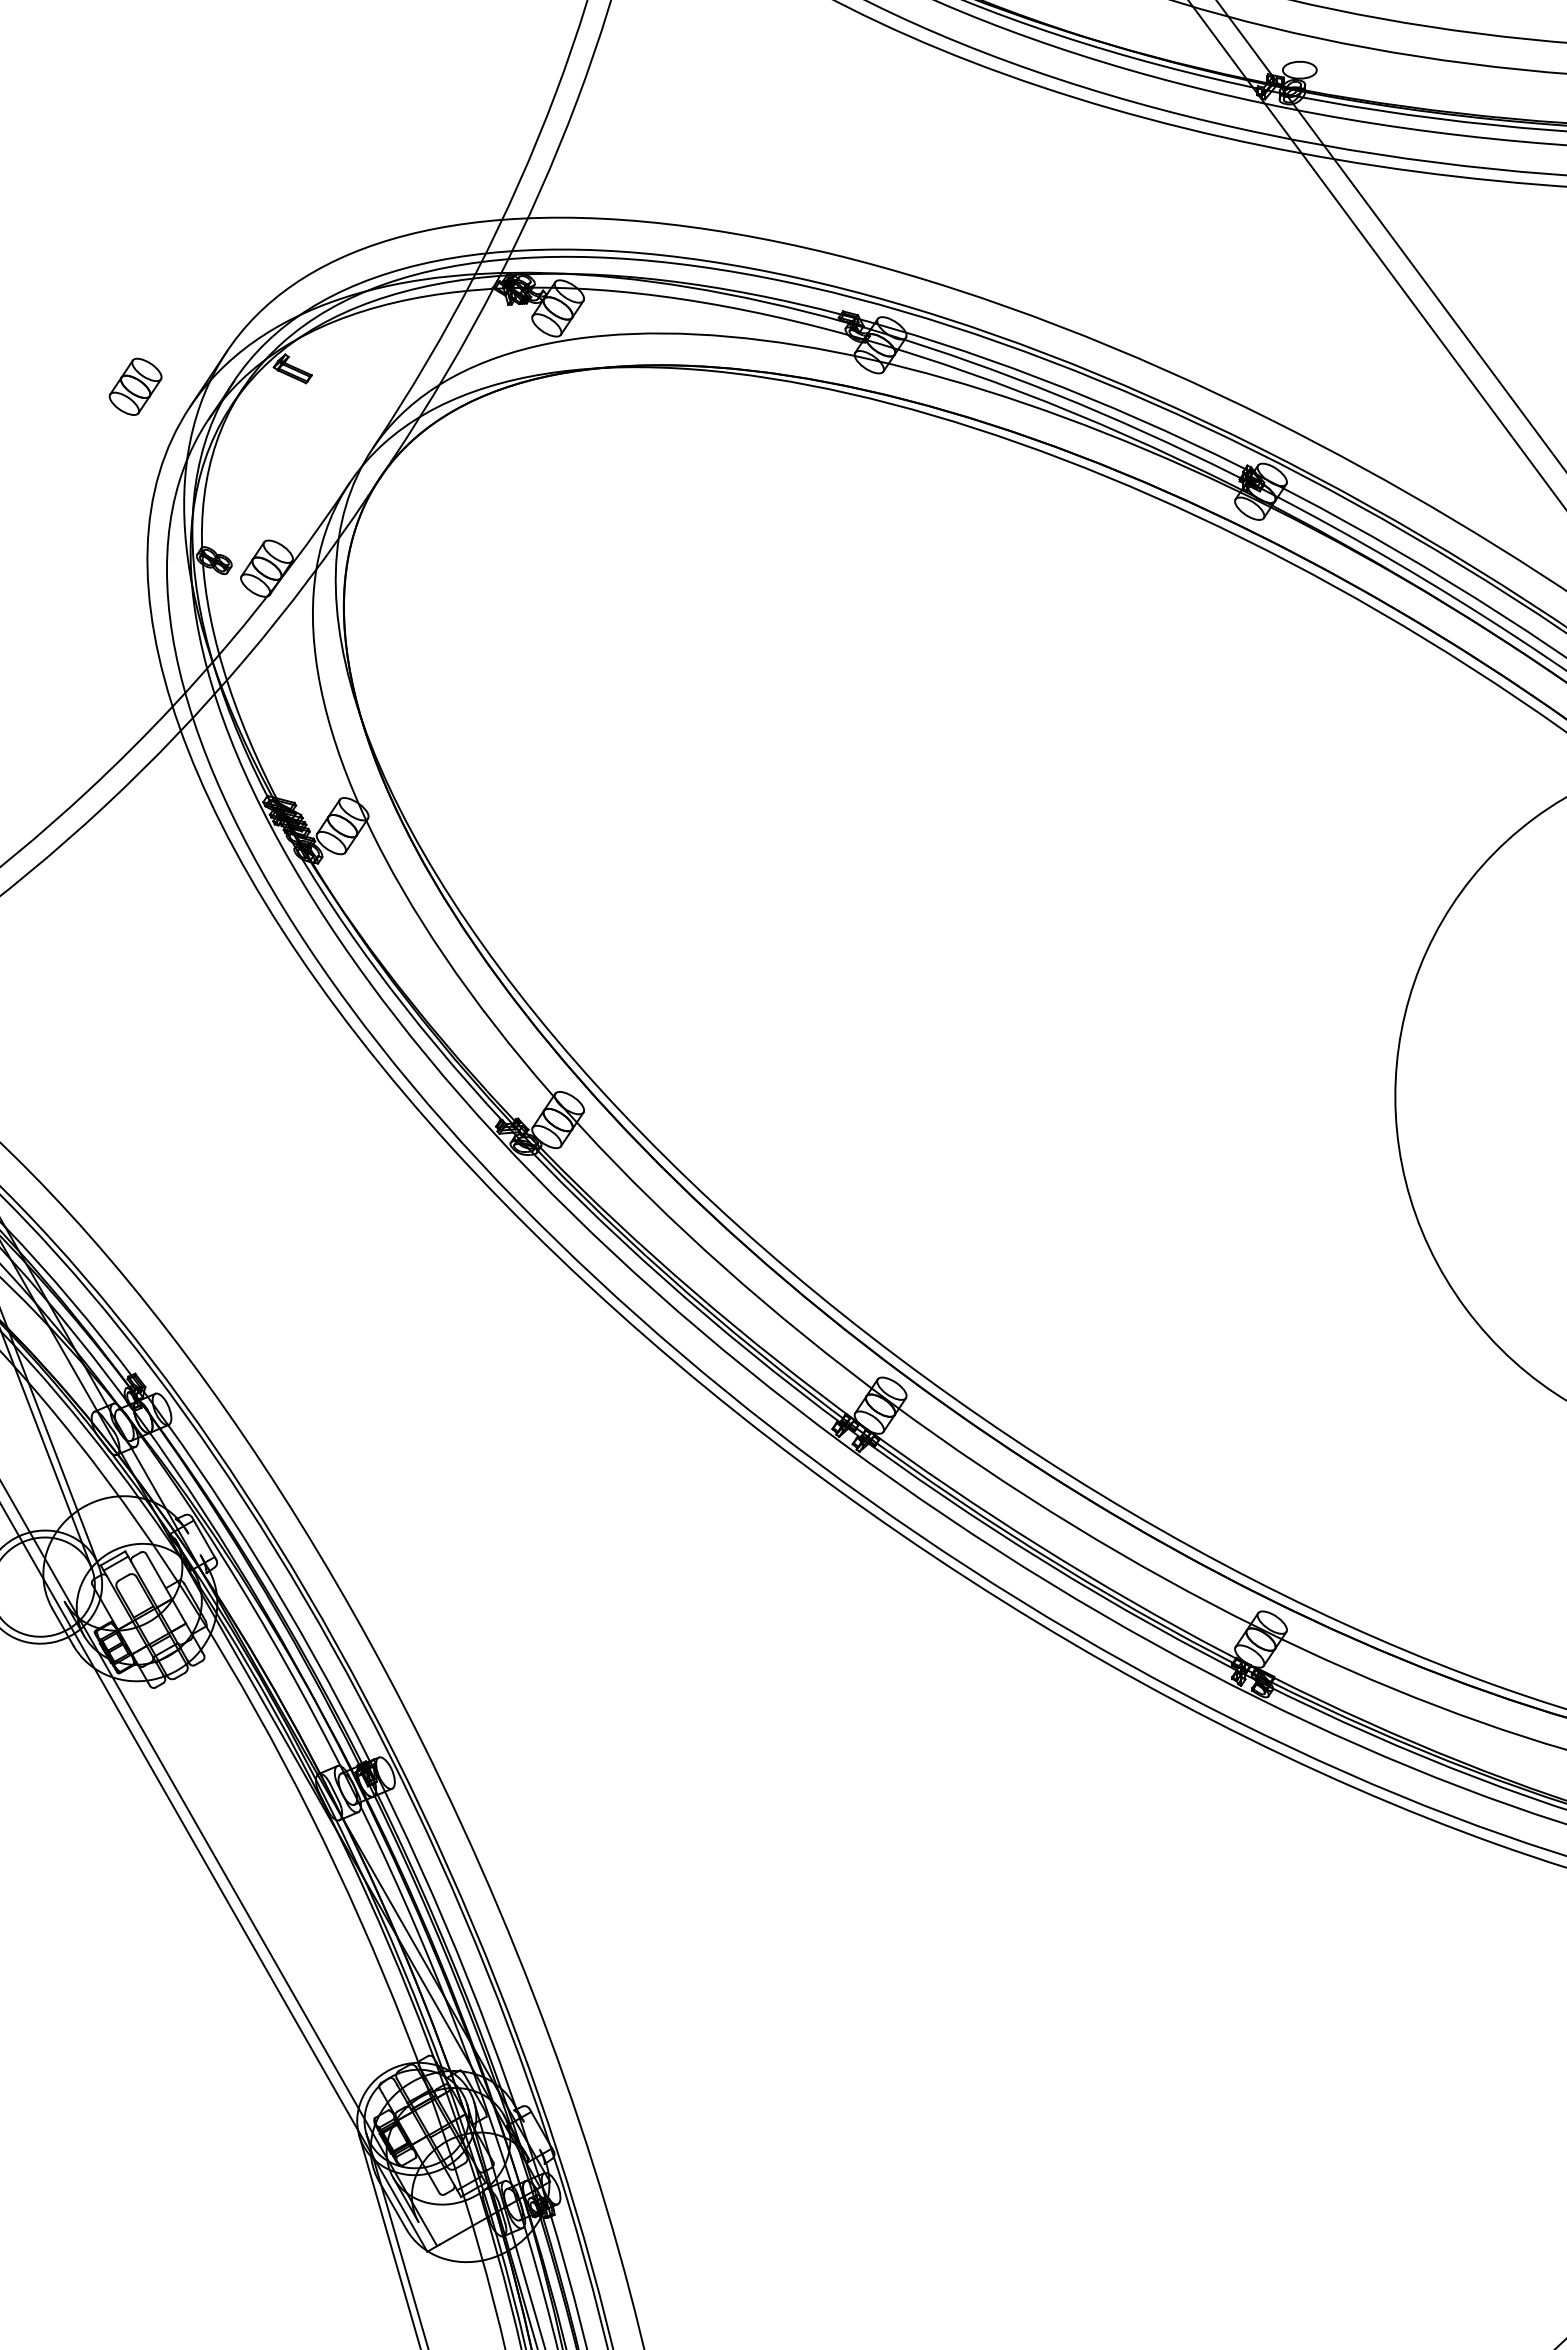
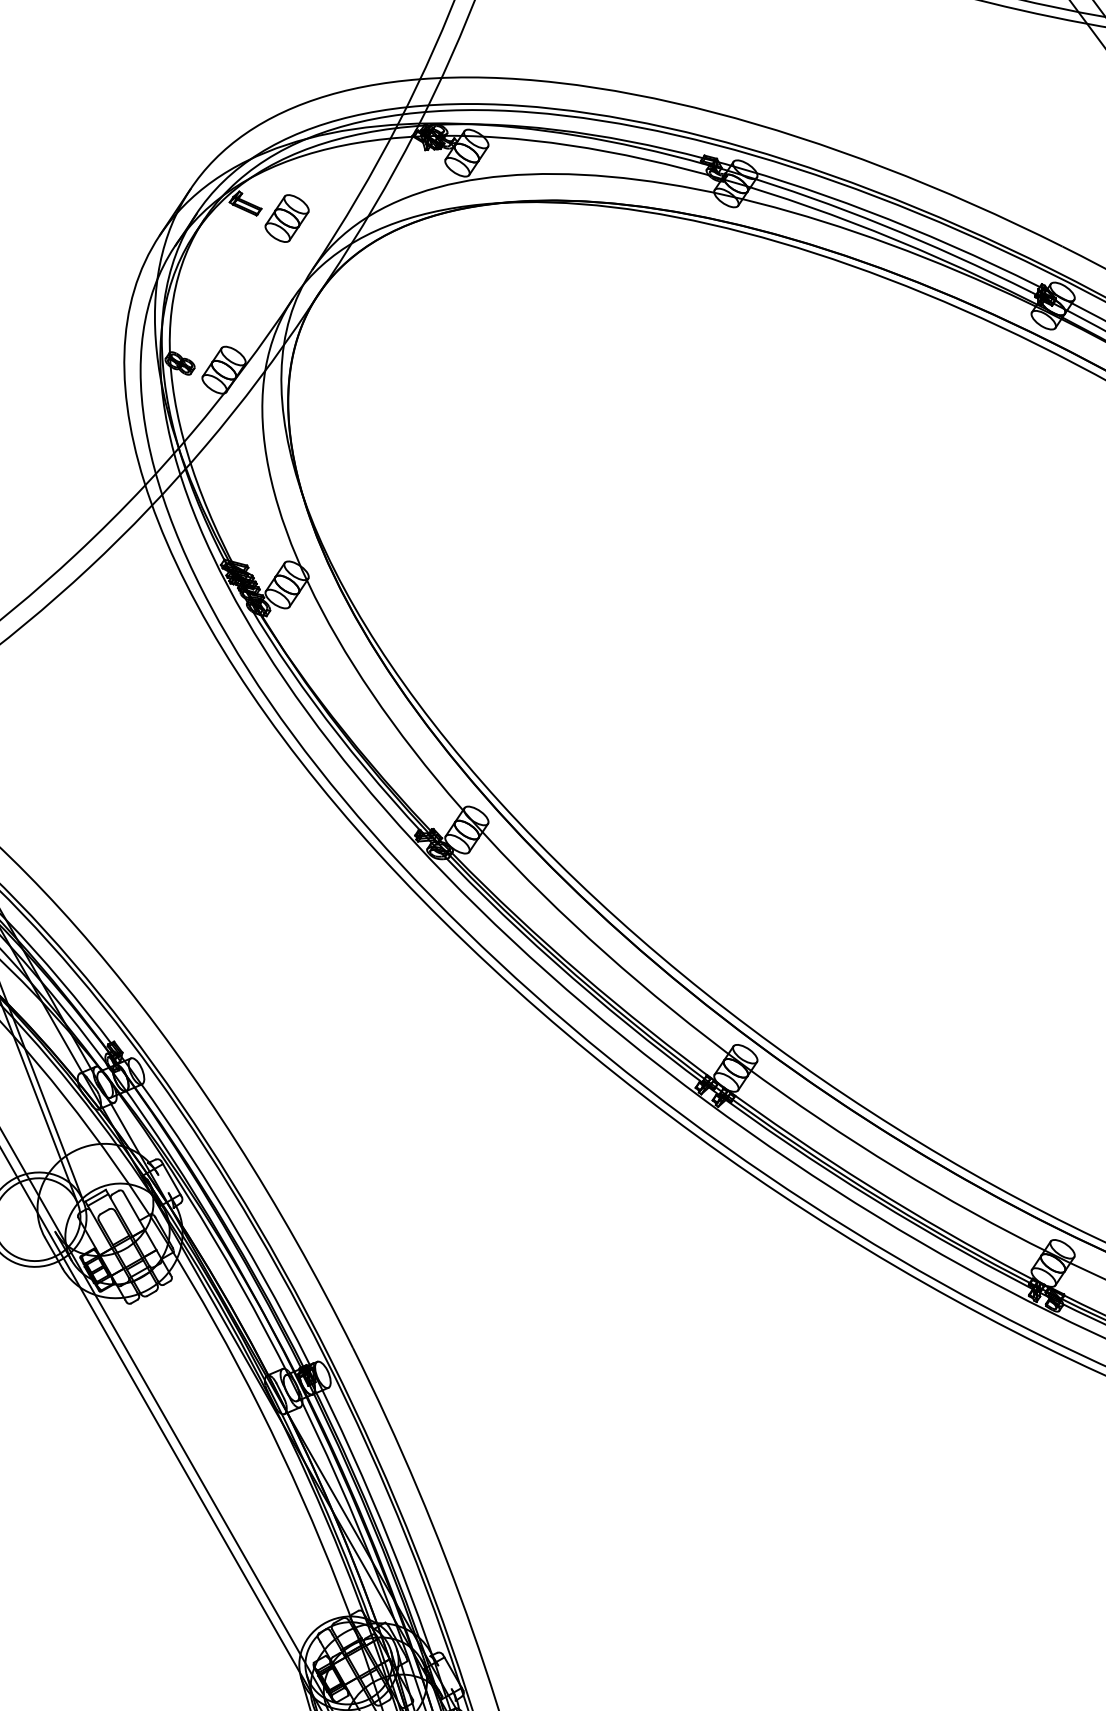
part: (135, 386) -> (287, 218), moved

